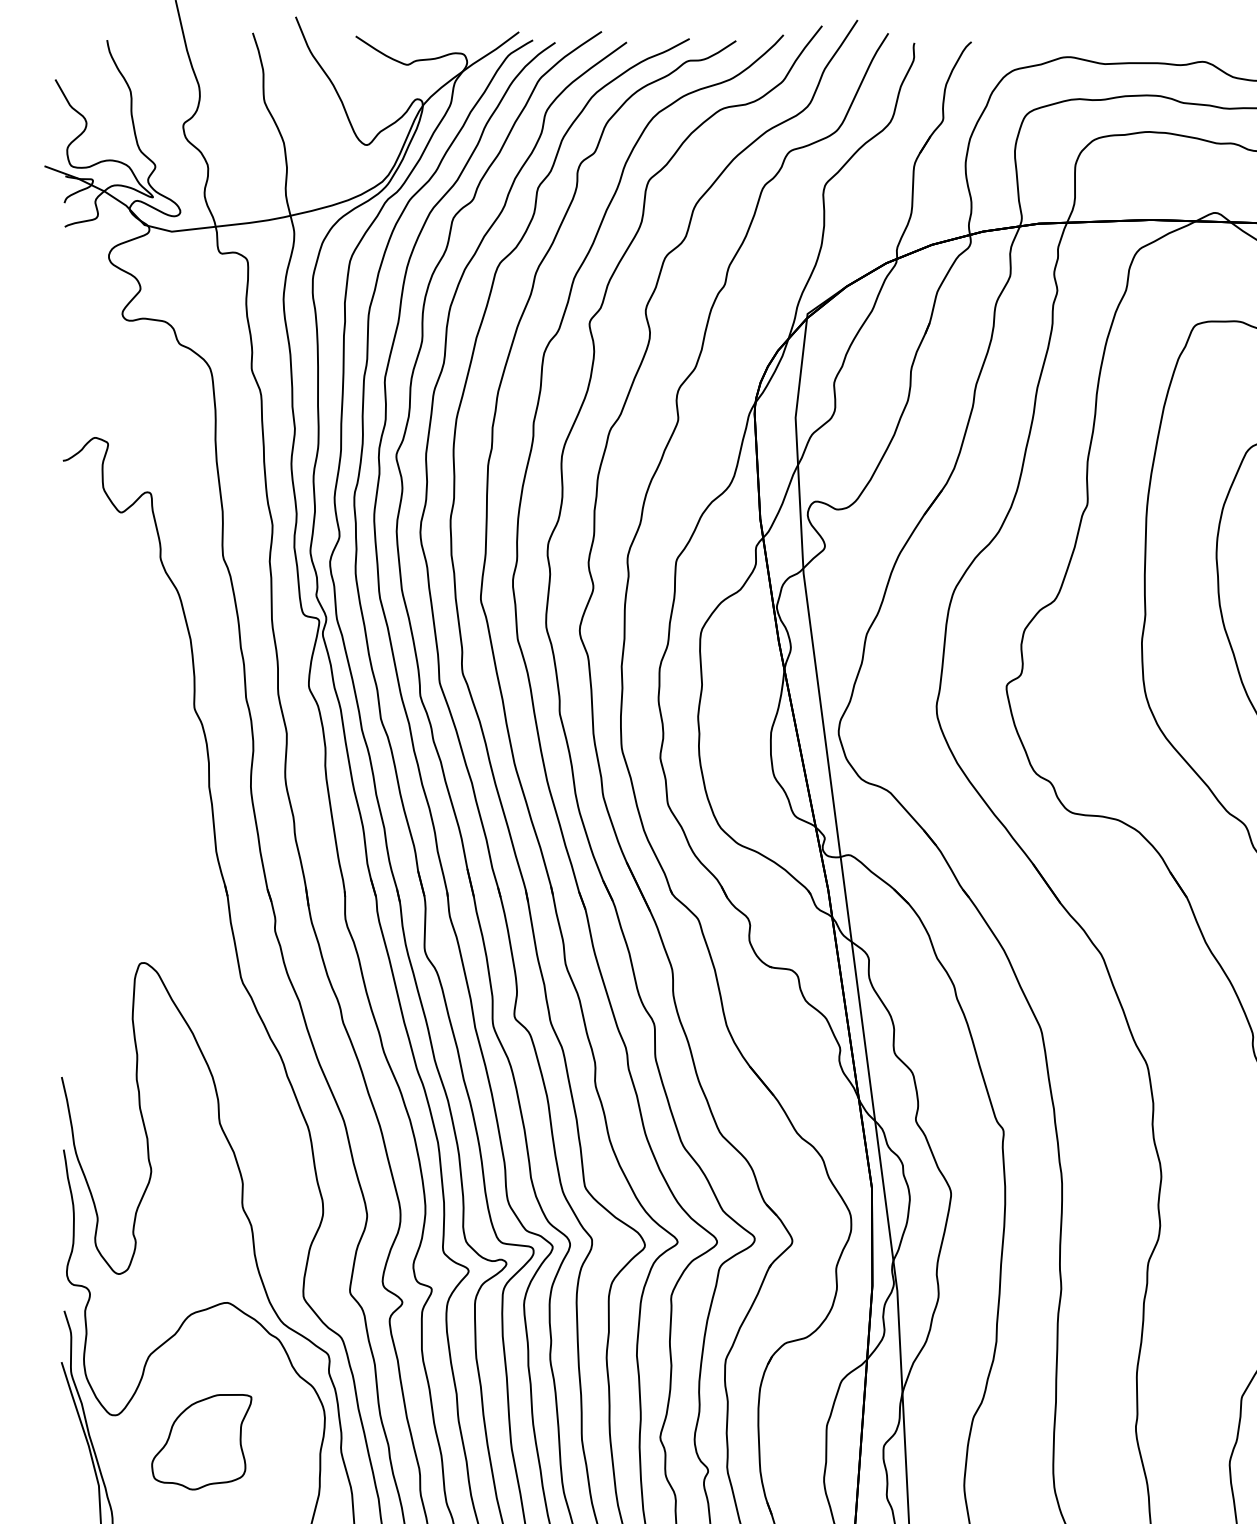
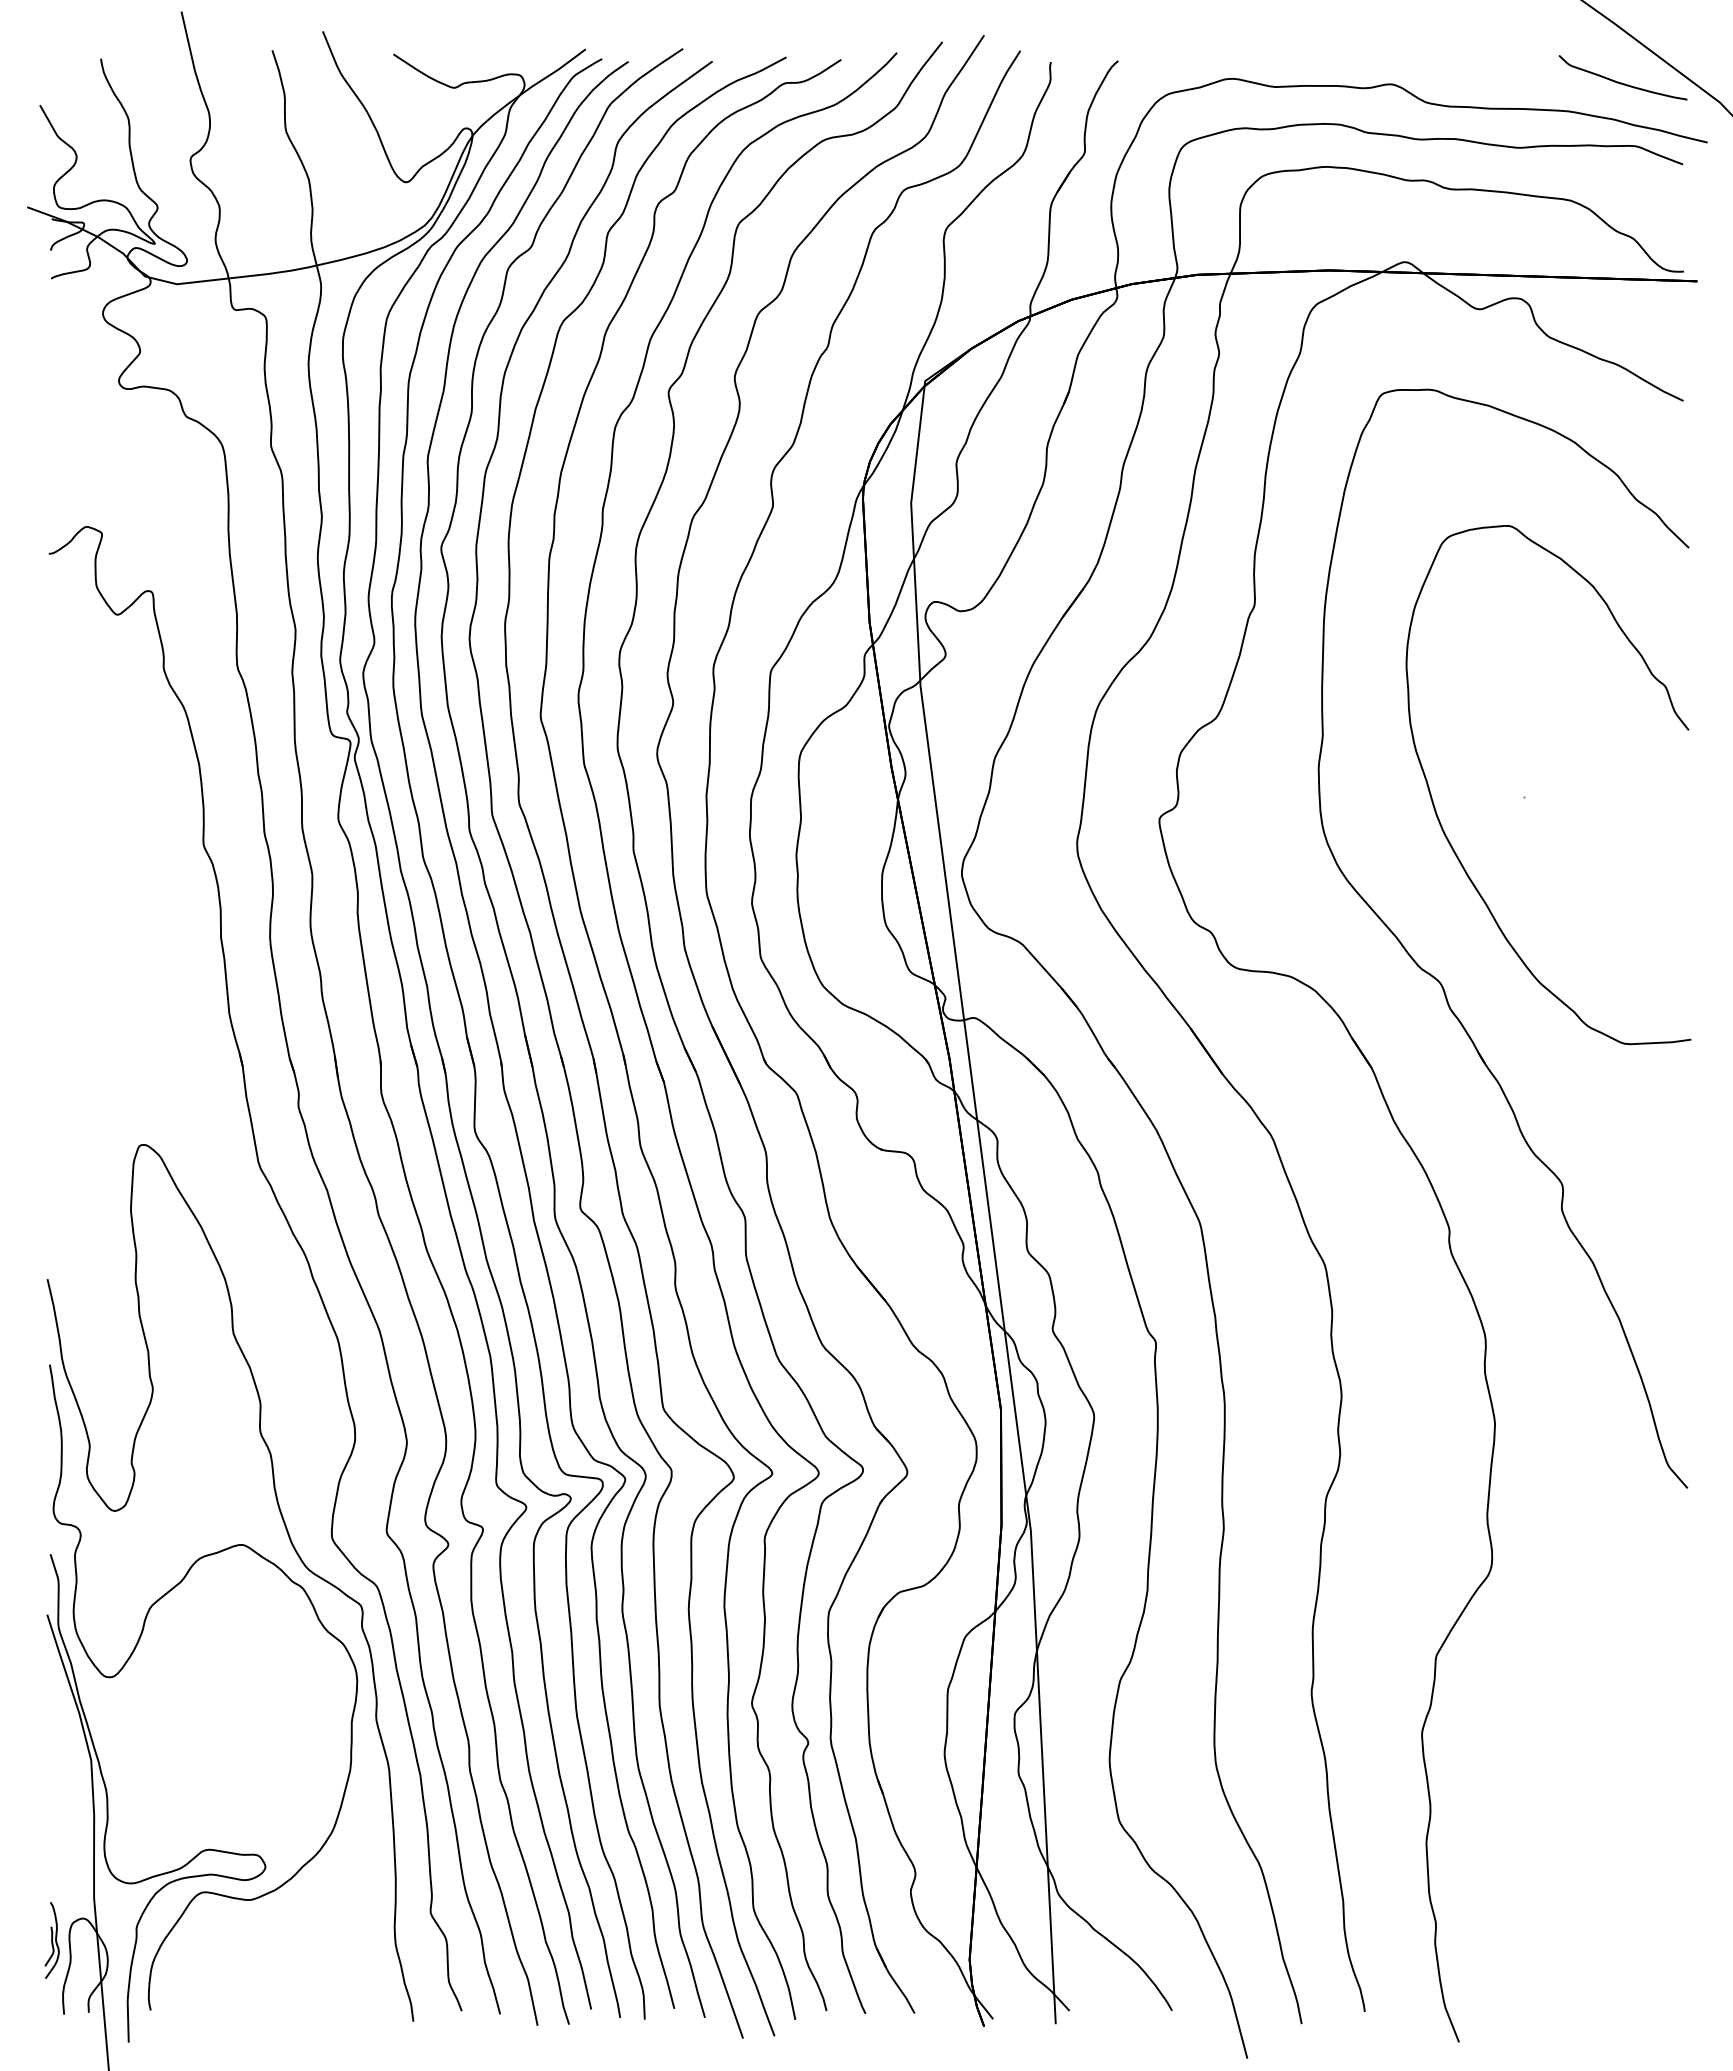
part: (201, 1441) -> (212, 1708), removed

